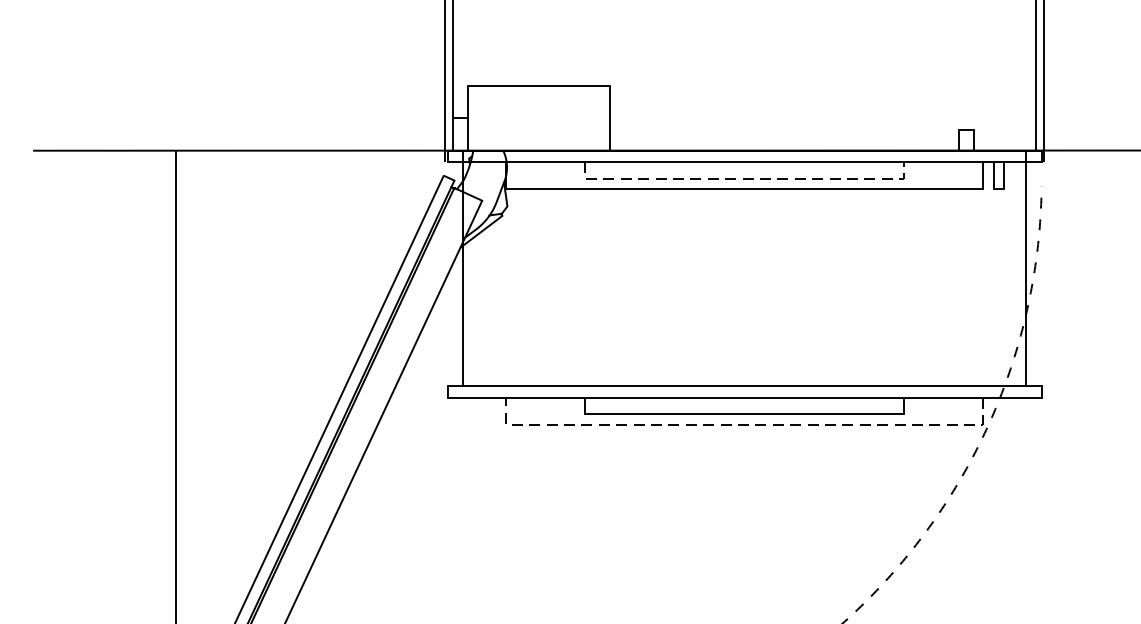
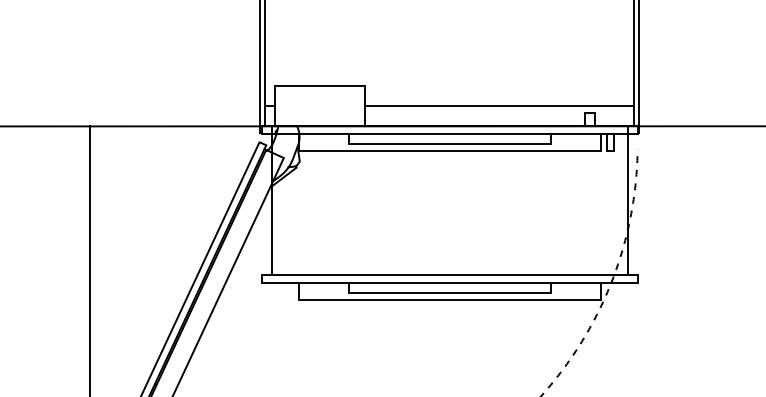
line: (823, 117) -> (499, 105), added
line: (744, 179) -> (449, 144), dashed -> solid
line: (744, 424) -> (449, 299), dashed -> solid

